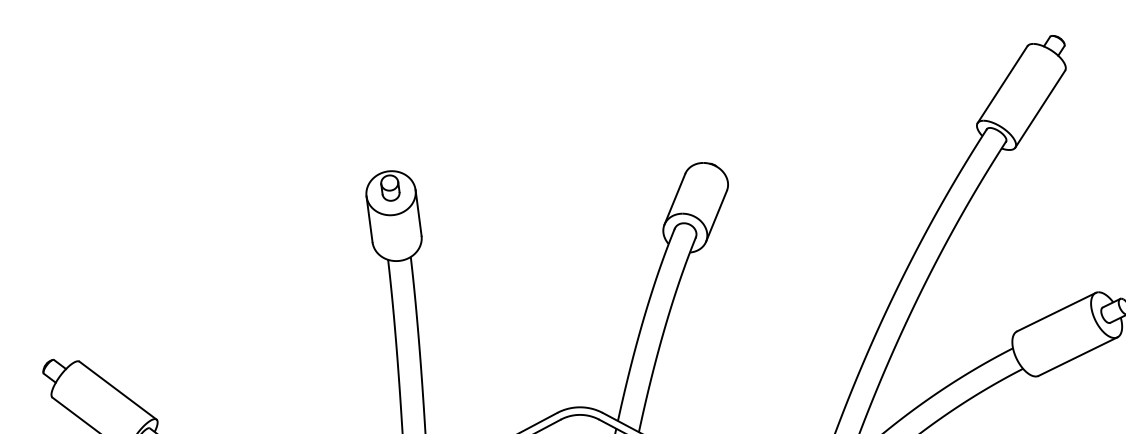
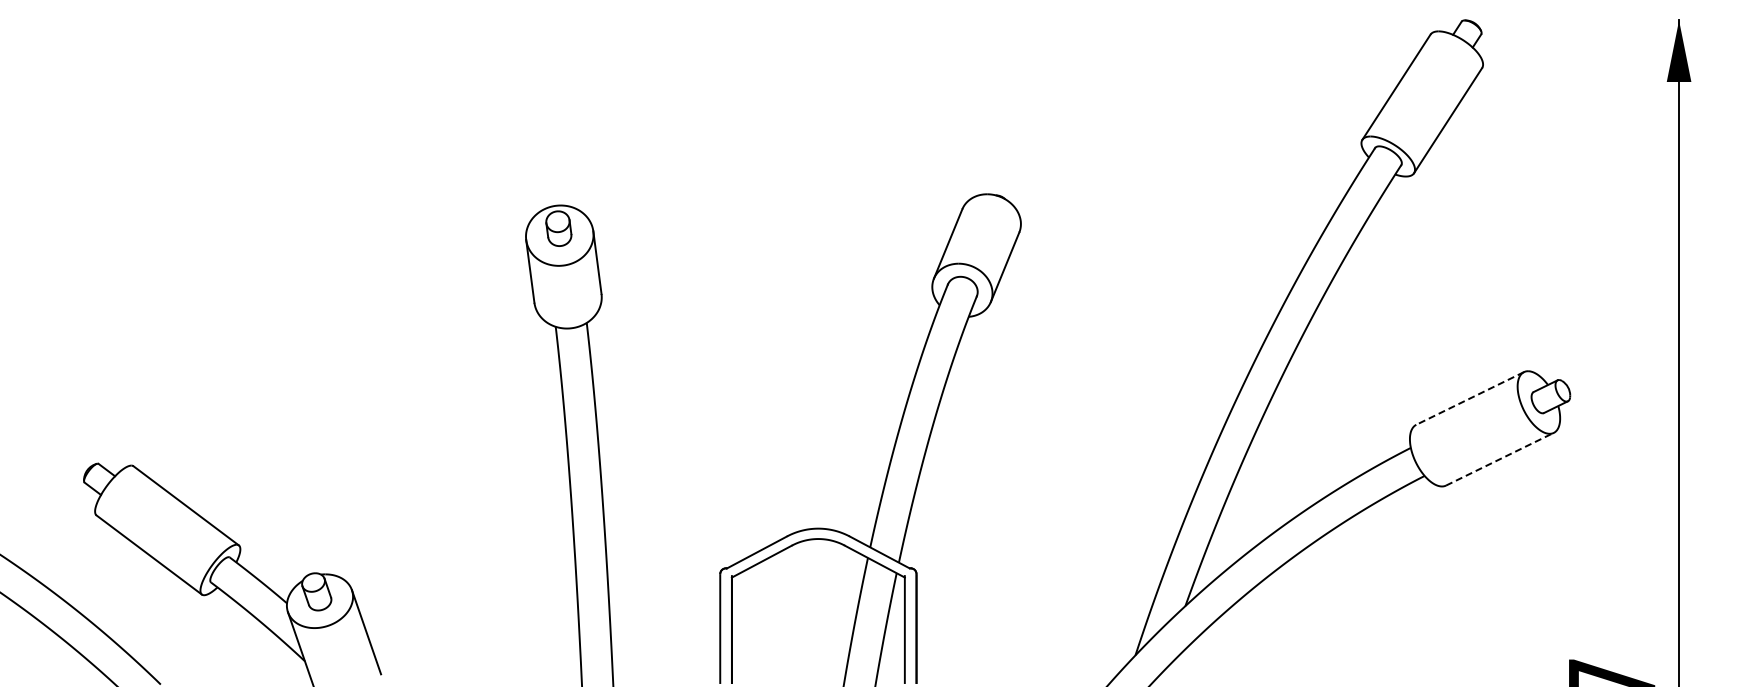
line: (1056, 312) -> (1470, 398), solid -> dashed
line: (1077, 356) -> (1499, 459), solid -> dashed

